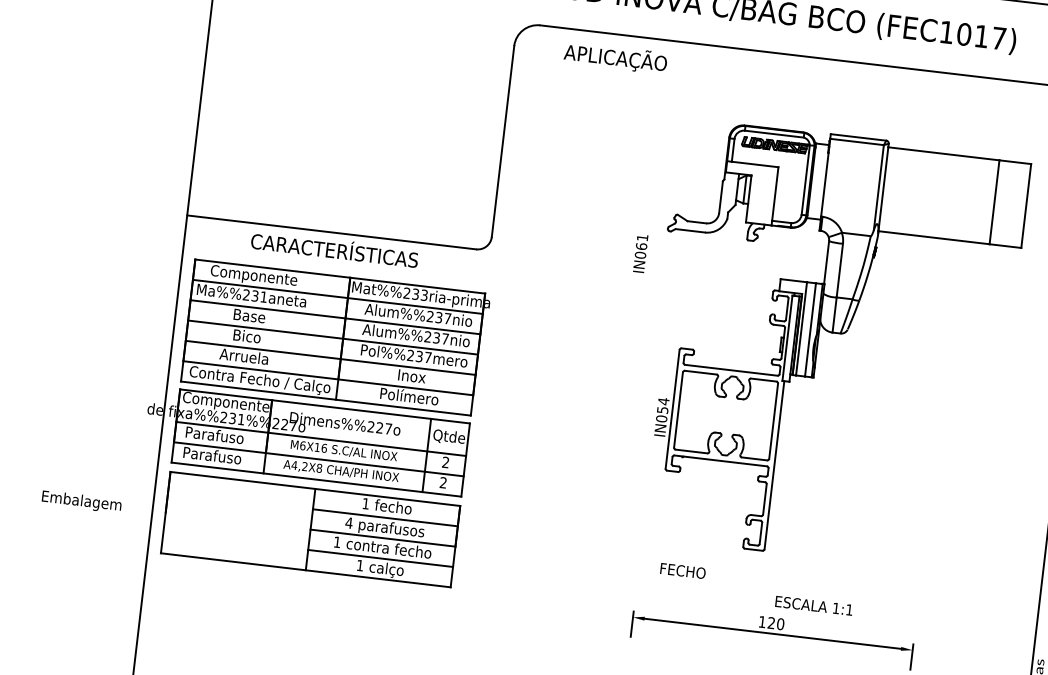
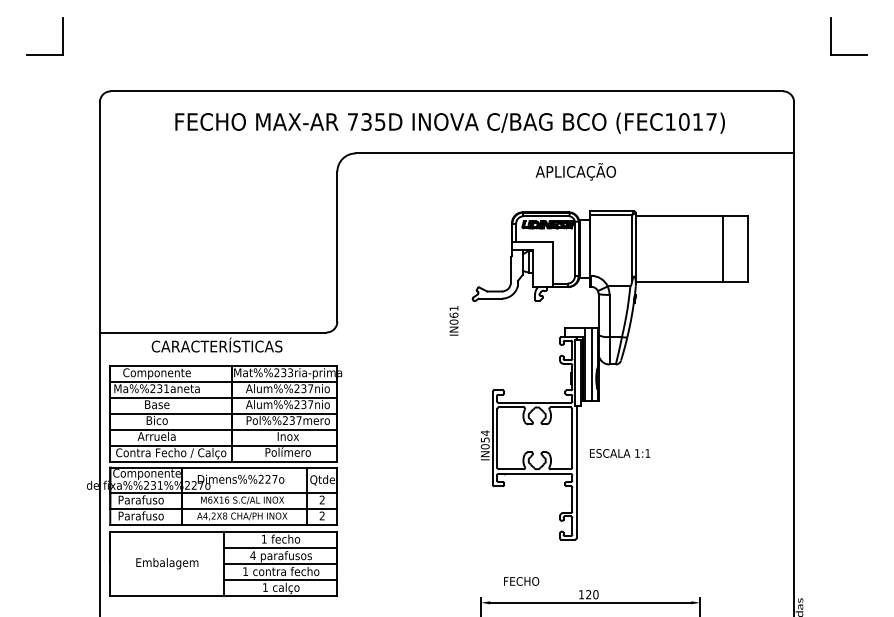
text: (615, 57) -> (575, 171), moved
text: (81, 501) -> (167, 563), moved
text: (682, 571) -> (521, 581), moved
text: (814, 605) -> (620, 453), moved

